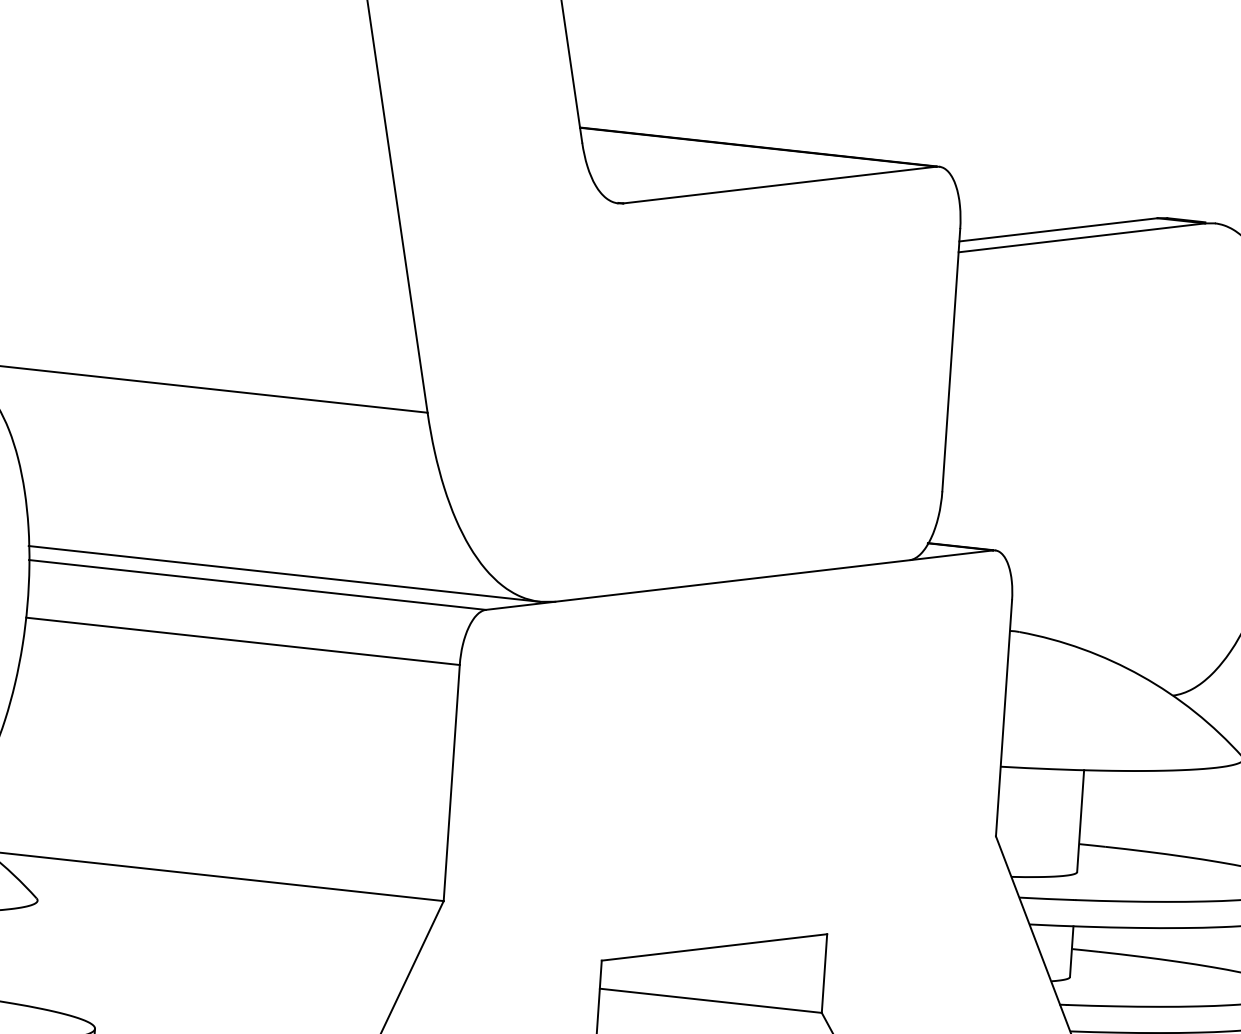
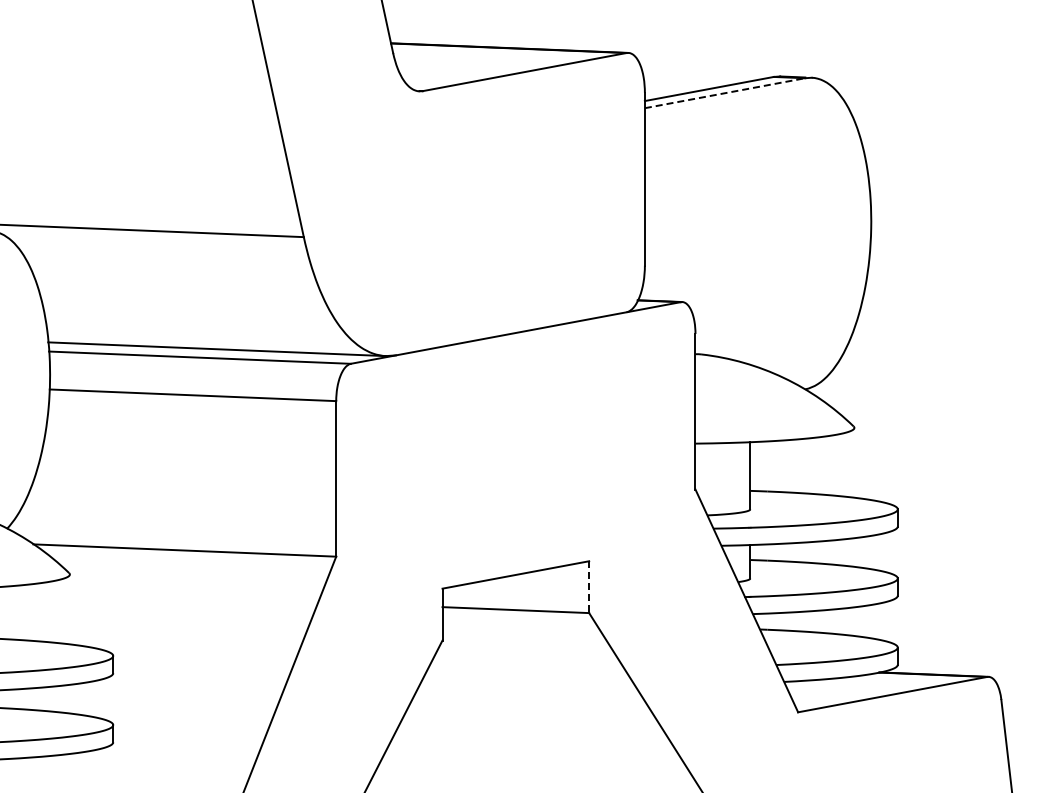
line: (1082, 238) -> (725, 93), solid -> dashed
line: (824, 974) -> (589, 587), solid -> dashed

